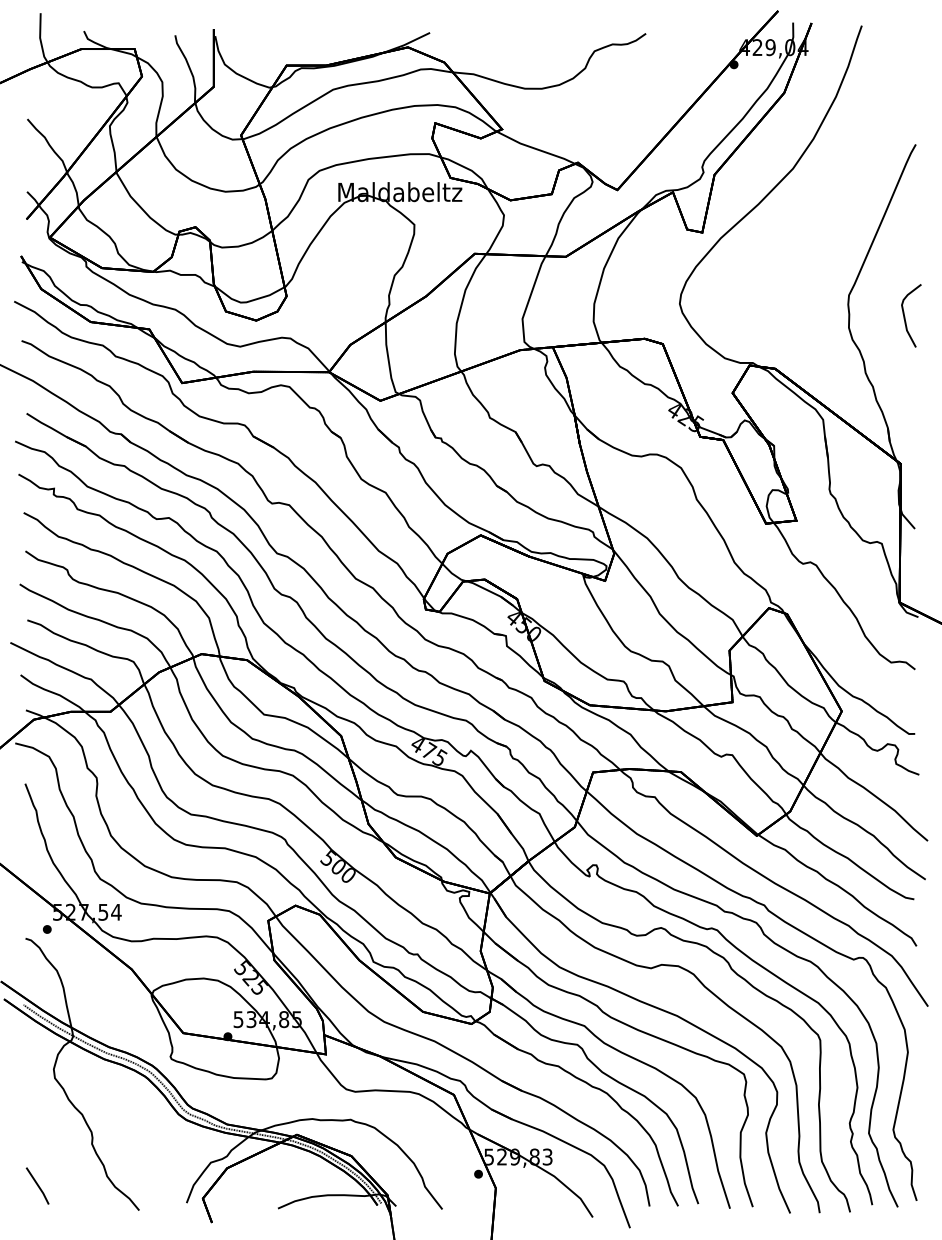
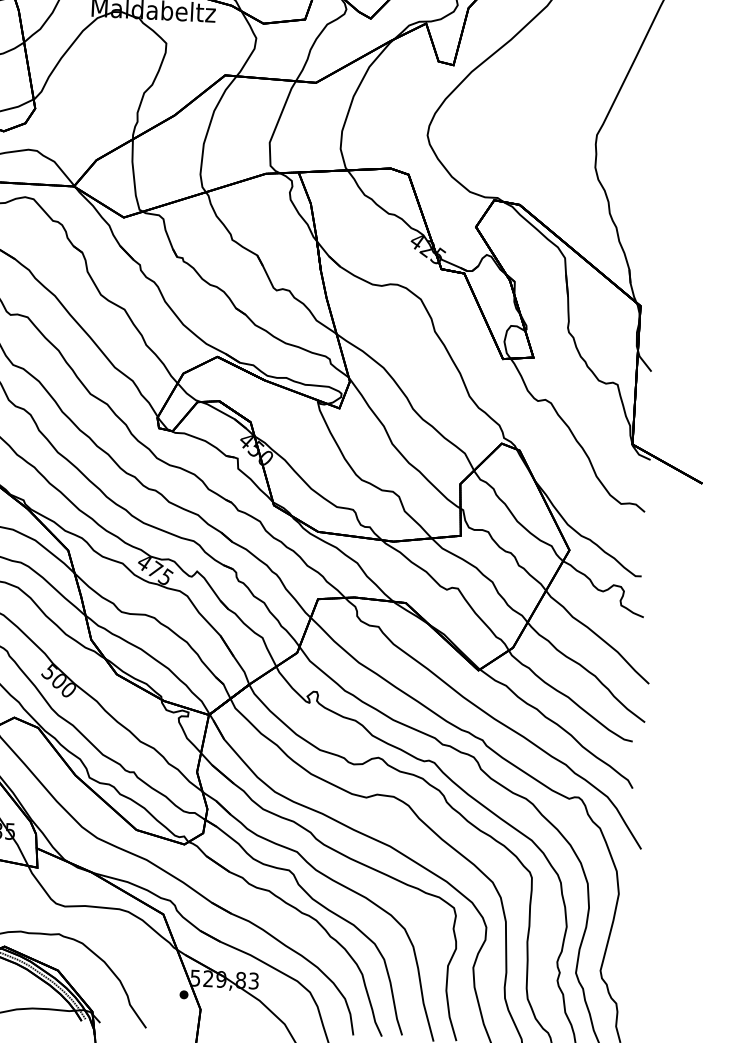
part: (905, 316) -> (652, 158), removed

